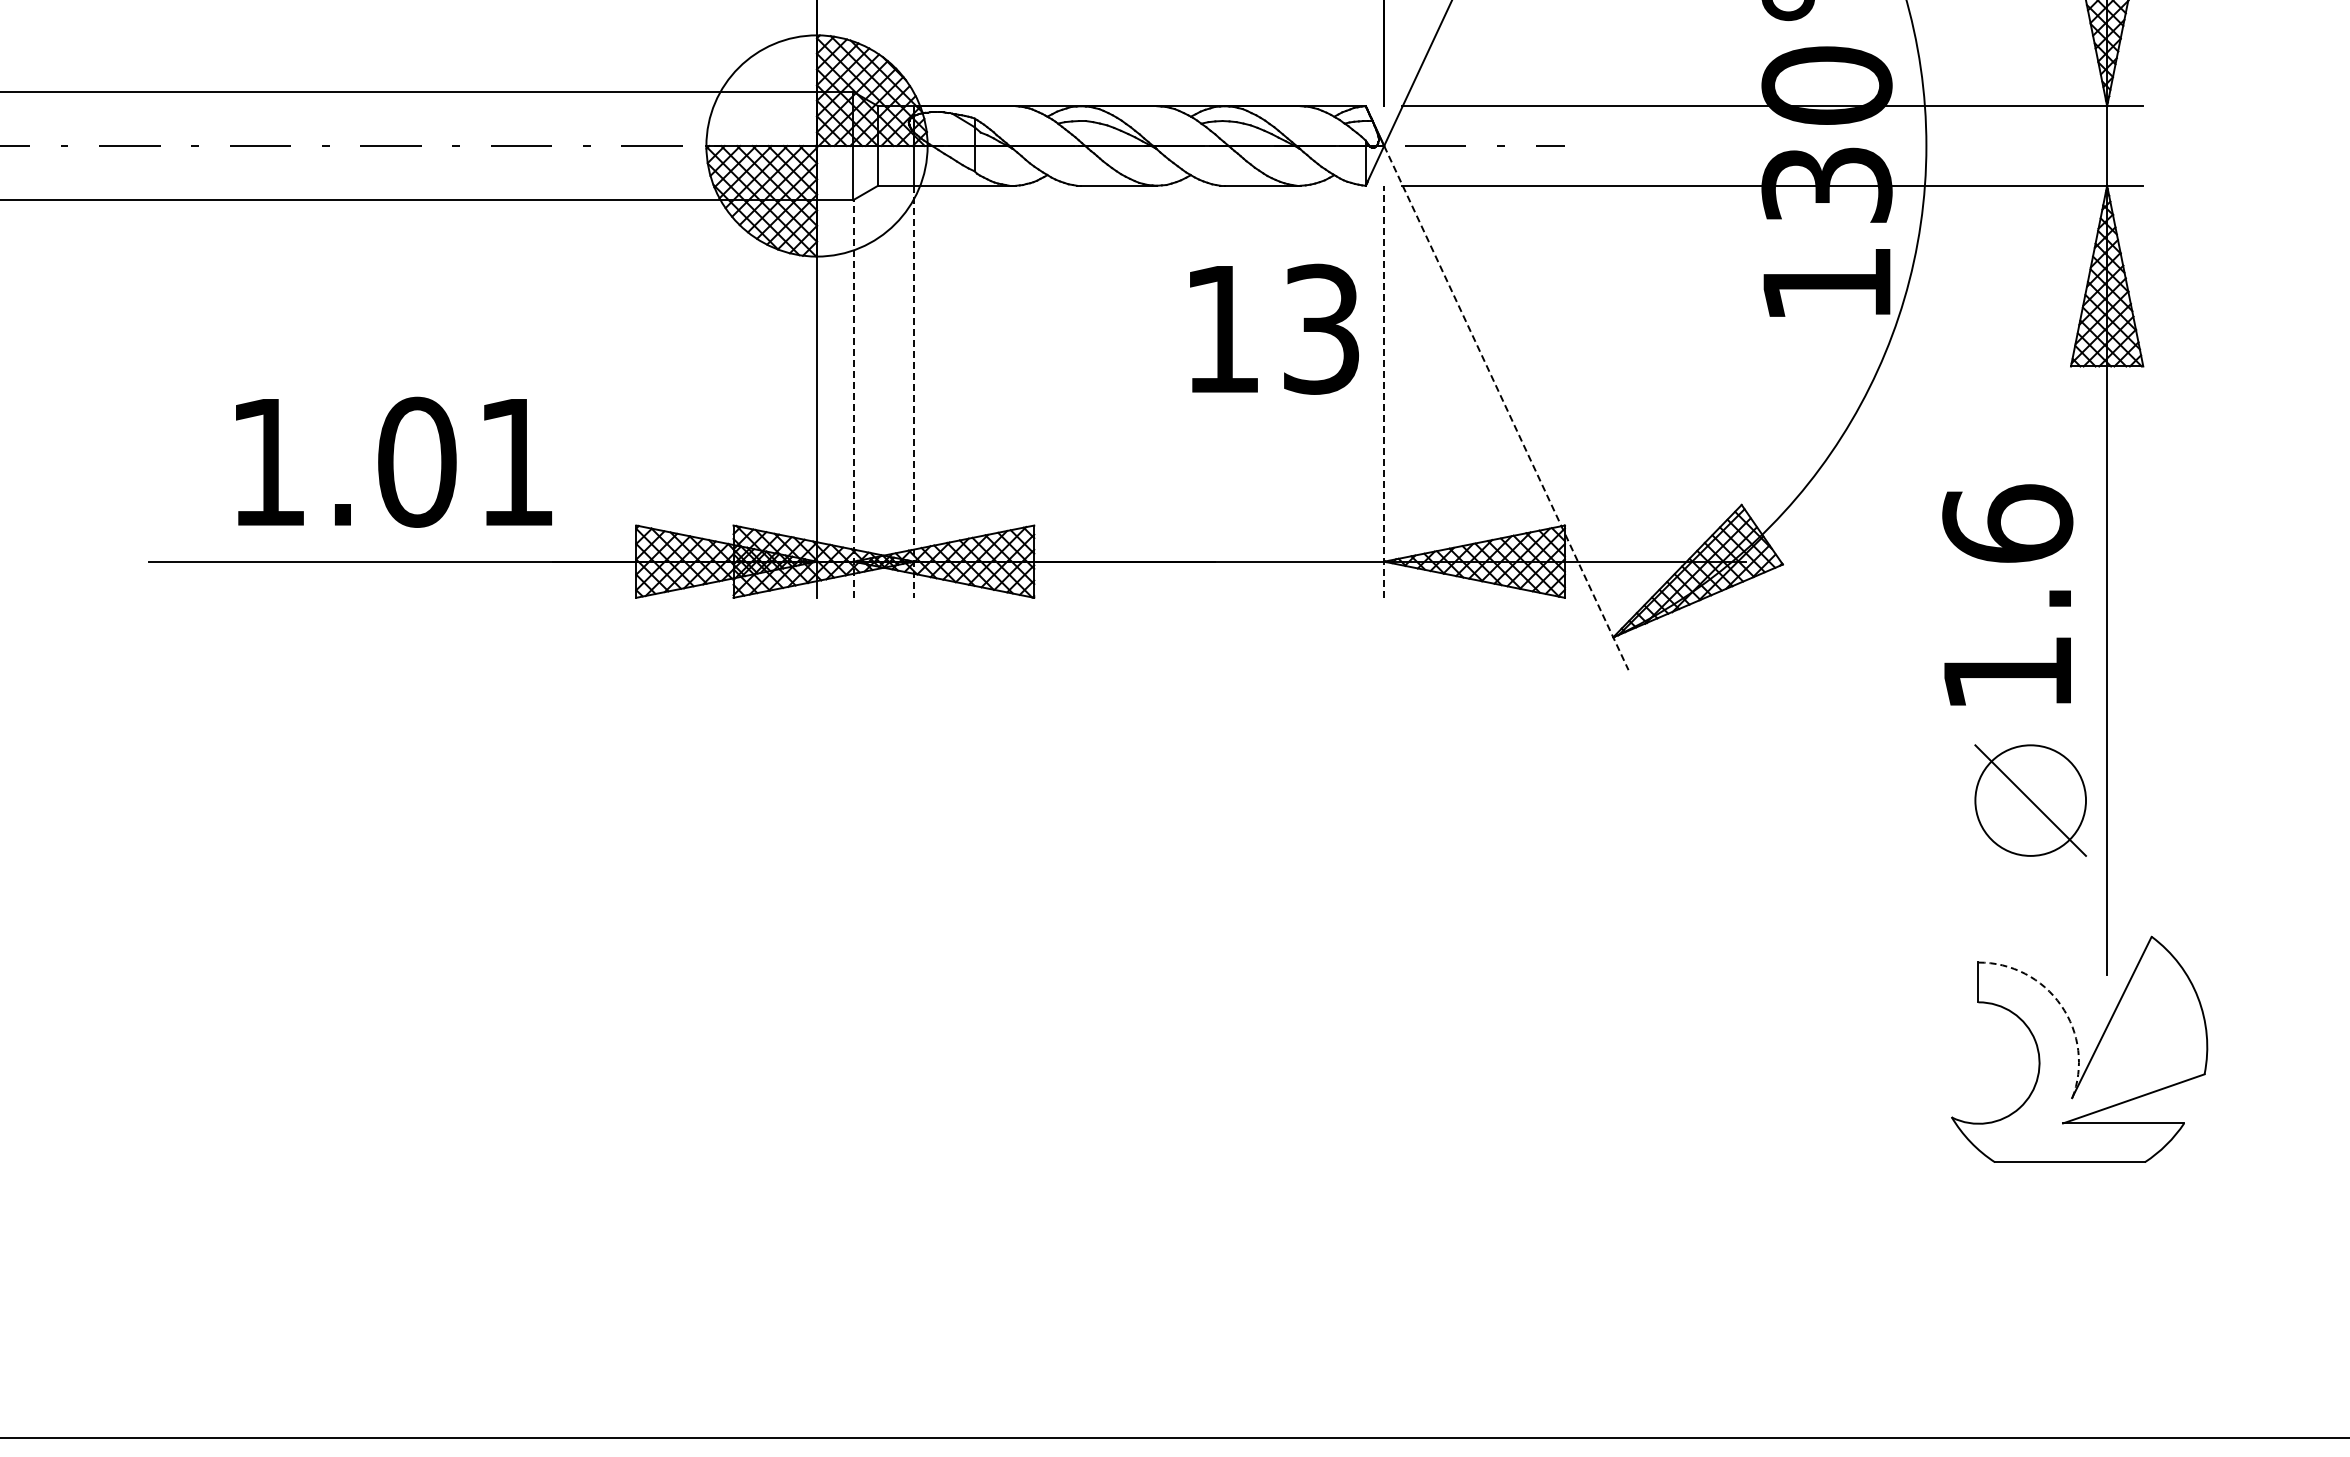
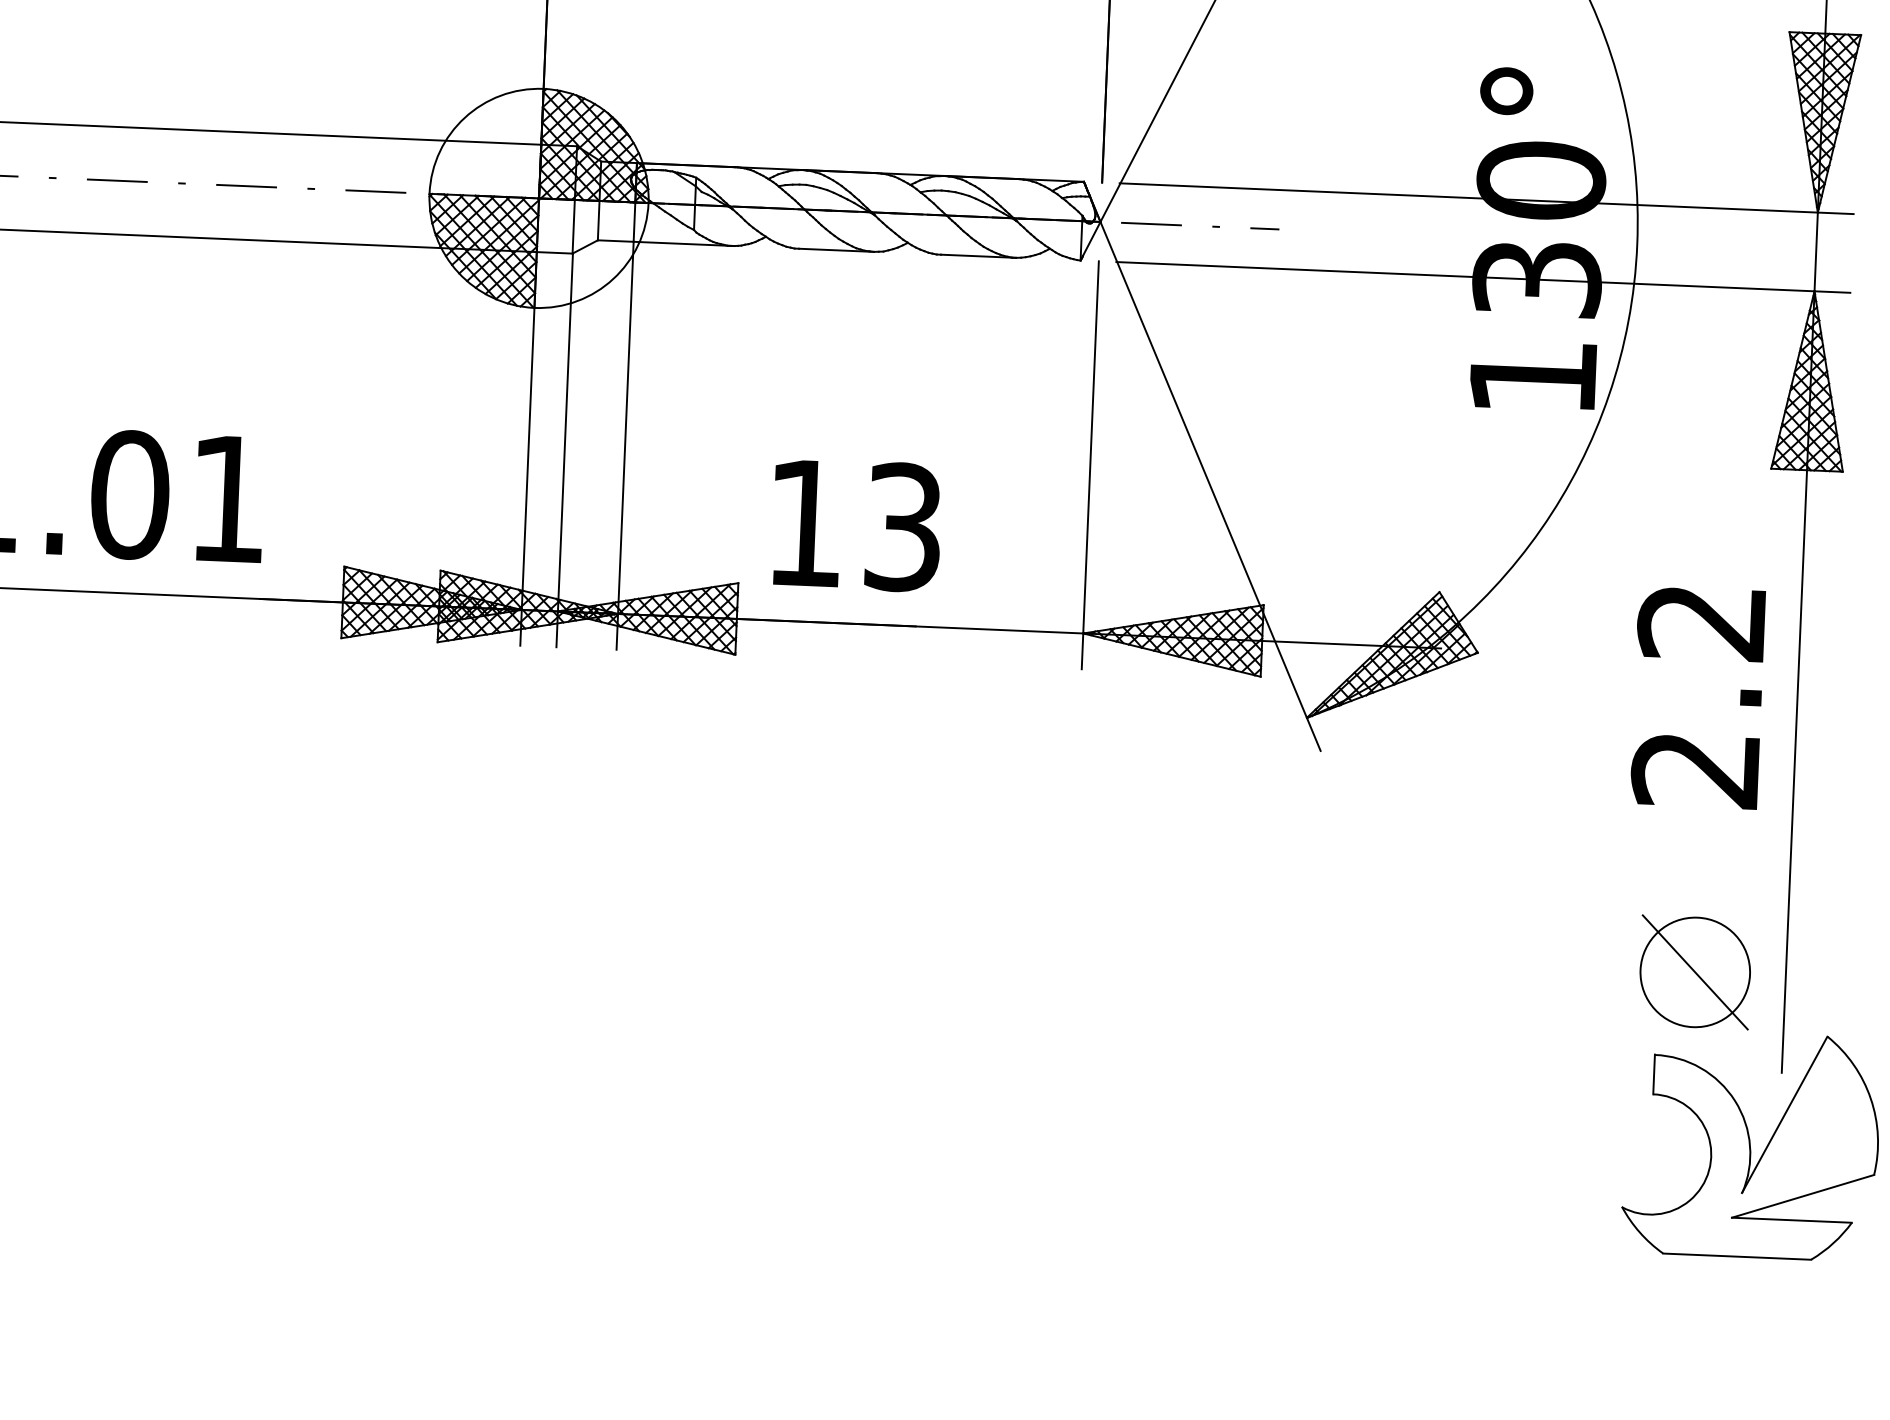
text: (1274, 328) -> (857, 524), moved
line: (1384, 391) -> (1090, 465), dashed -> solid
line: (914, 392) -> (625, 446), dashed -> solid
line: (853, 399) -> (564, 450), dashed -> solid
line: (1506, 408) -> (1210, 486), dashed -> solid
text: (2007, 597) -> (1698, 694), 1.6 -> 2.2
part: (2030, 800) -> (1695, 972), moved
arc: (2061, 1005) -> (1735, 1100), dashed -> solid

